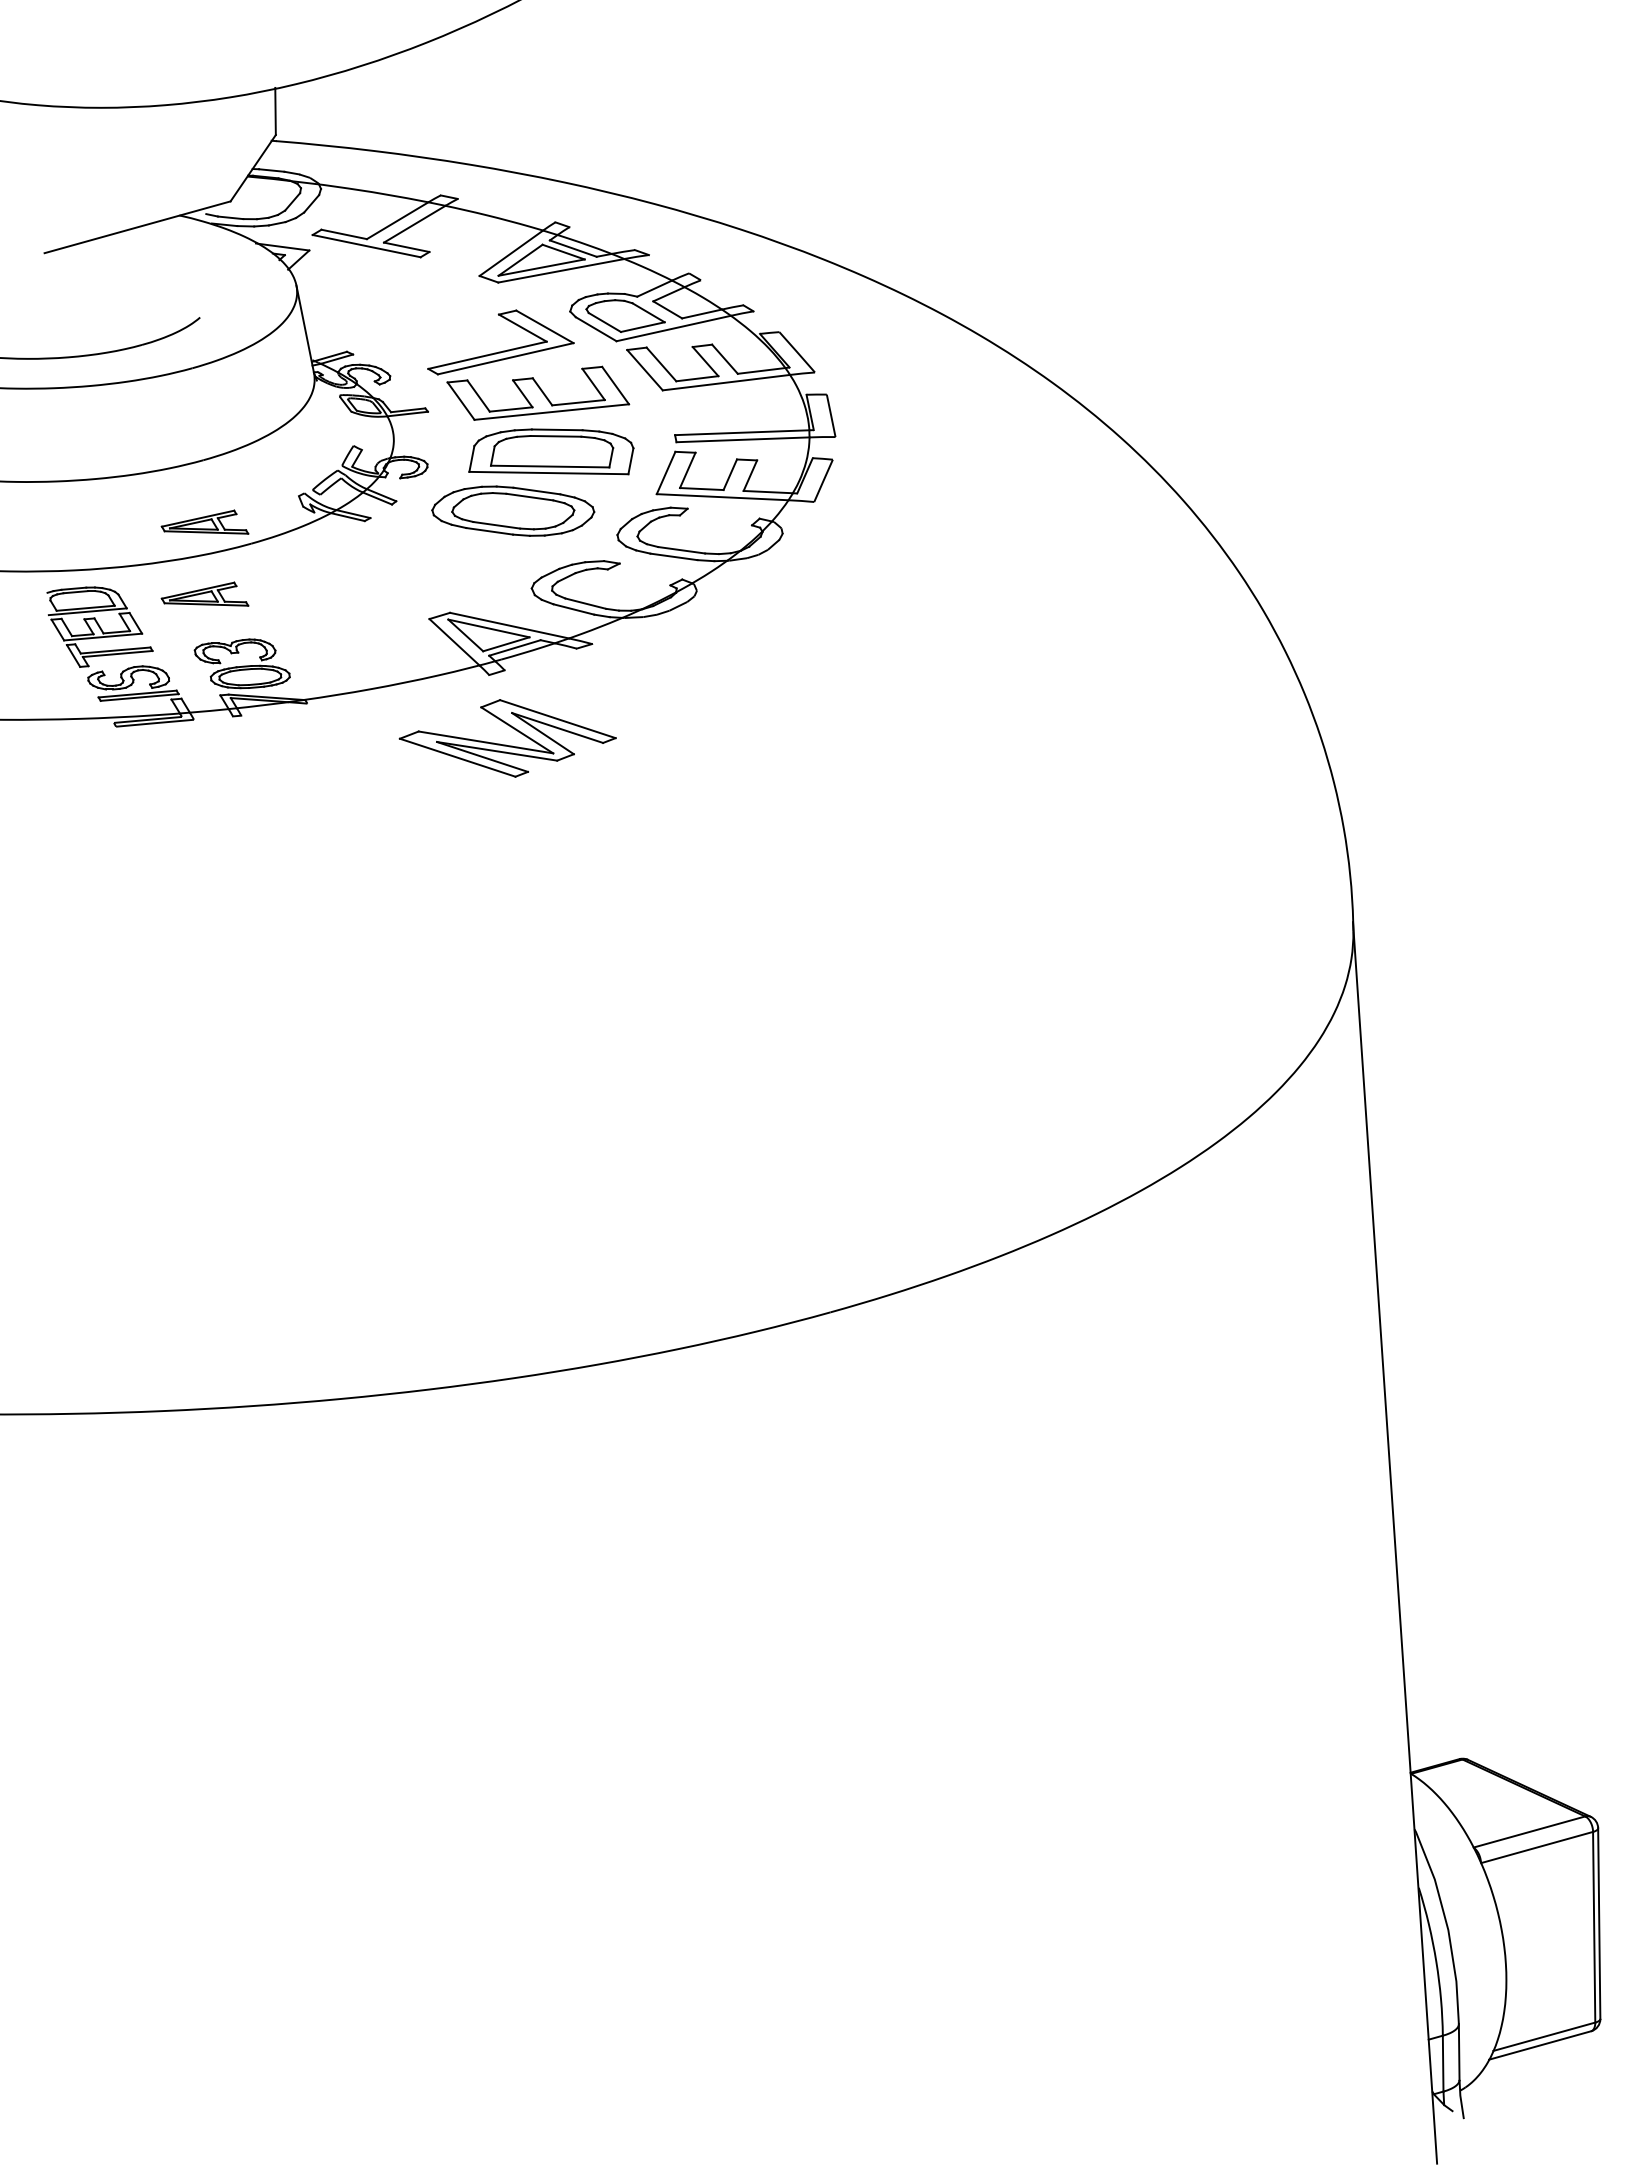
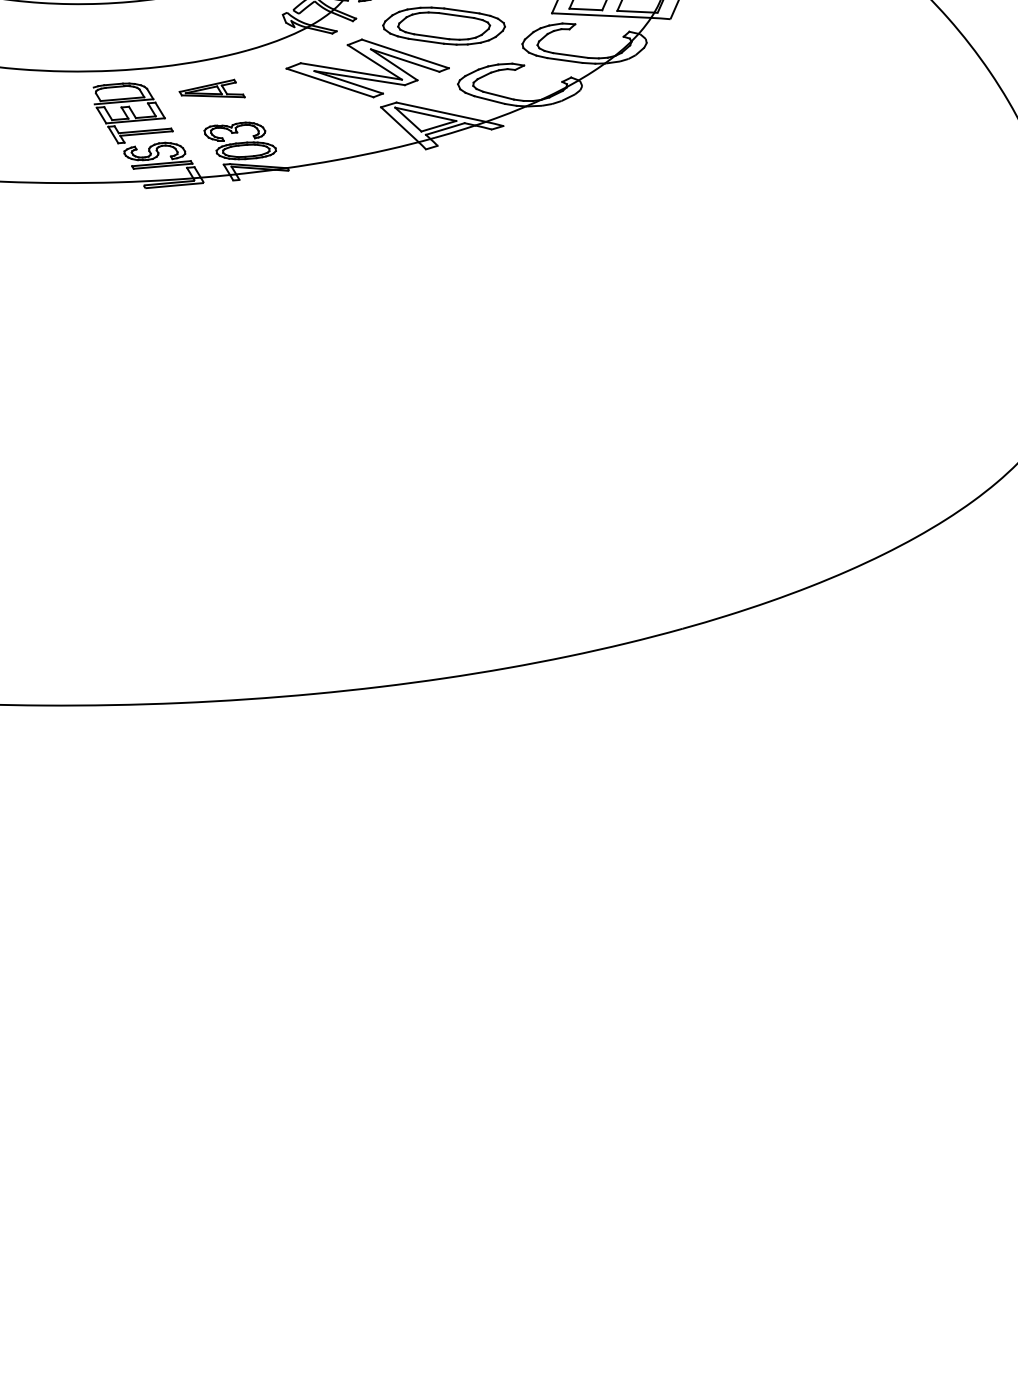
part: (204, 521) -> (211, 33), removed
part: (506, 744) -> (366, 73), moved

